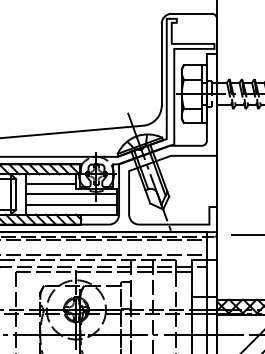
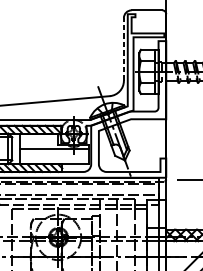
line: (161, 64) -> (123, 49), solid -> dashed
line: (51, 184) -> (39, 141), removed
line: (71, 204) -> (54, 156), removed

